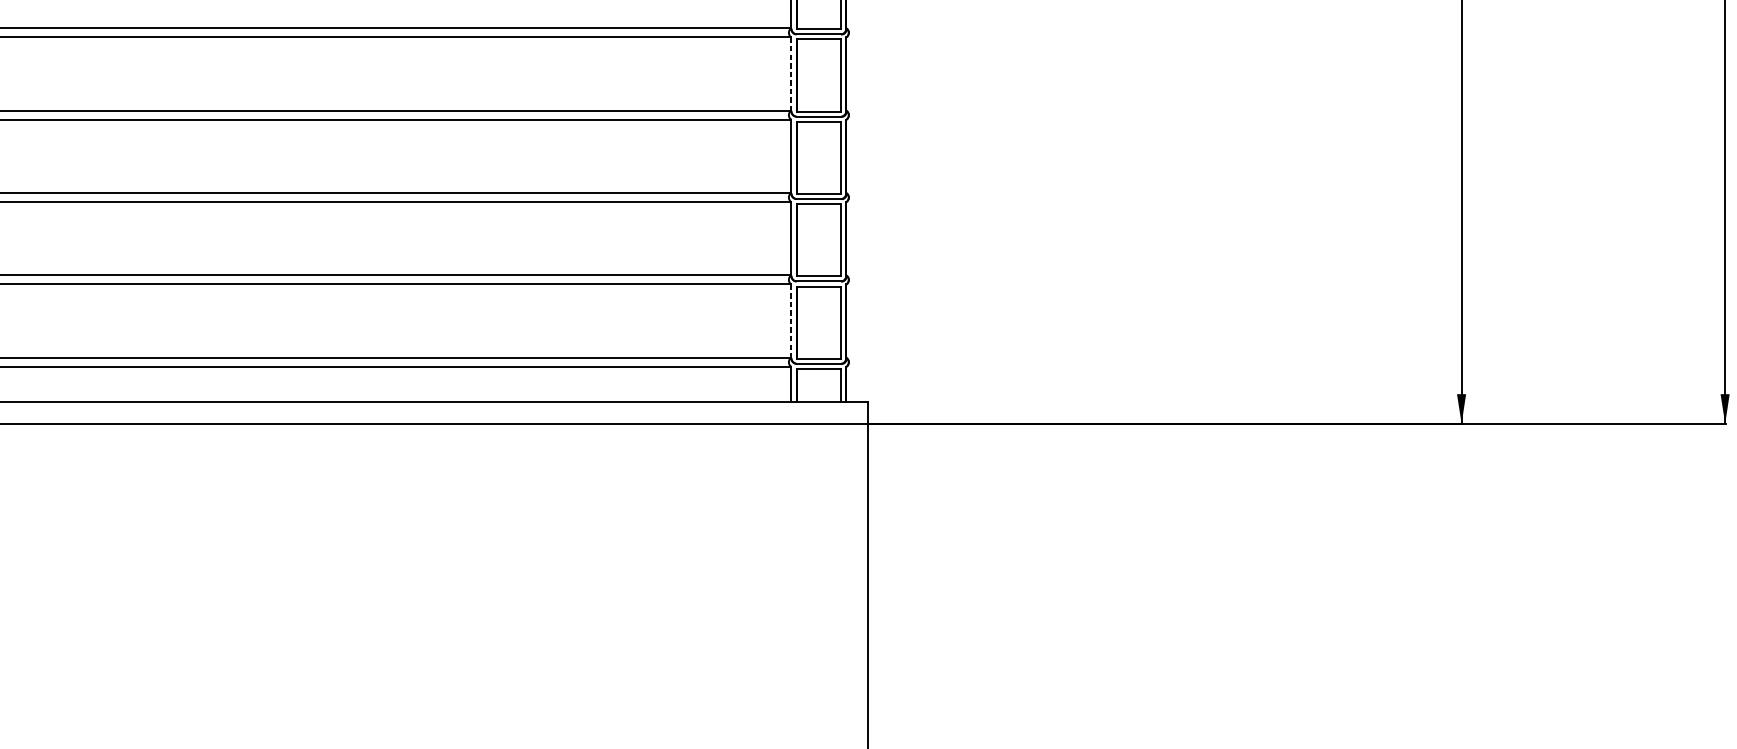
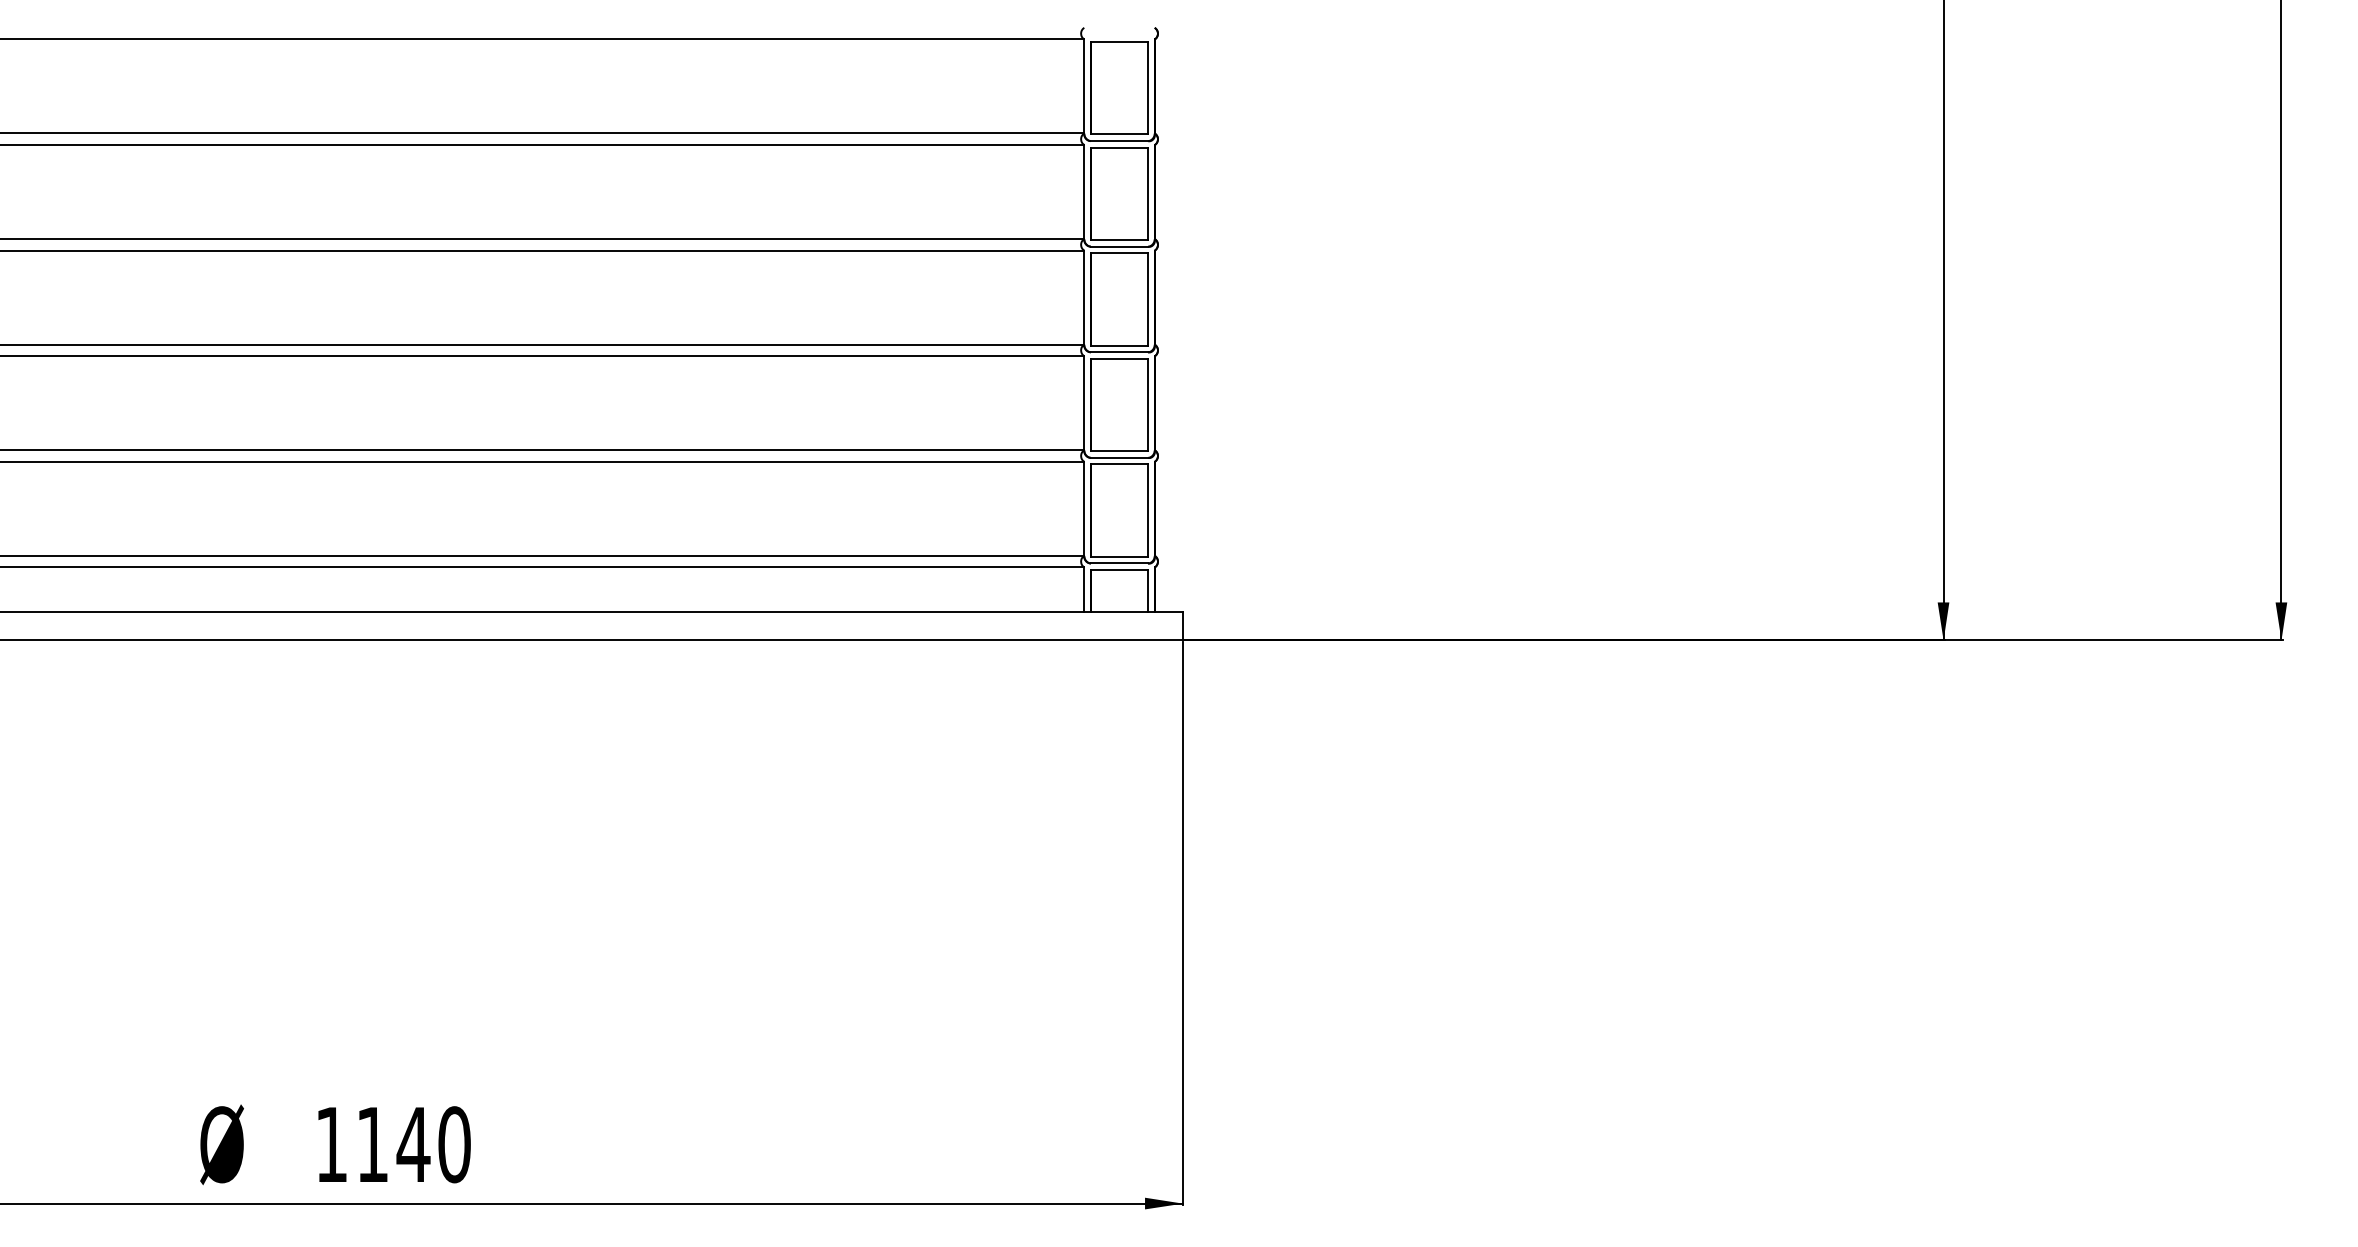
line: (791, 74) -> (1084, 192), dashed -> solid
line: (791, 321) -> (1084, 509), dashed -> solid

